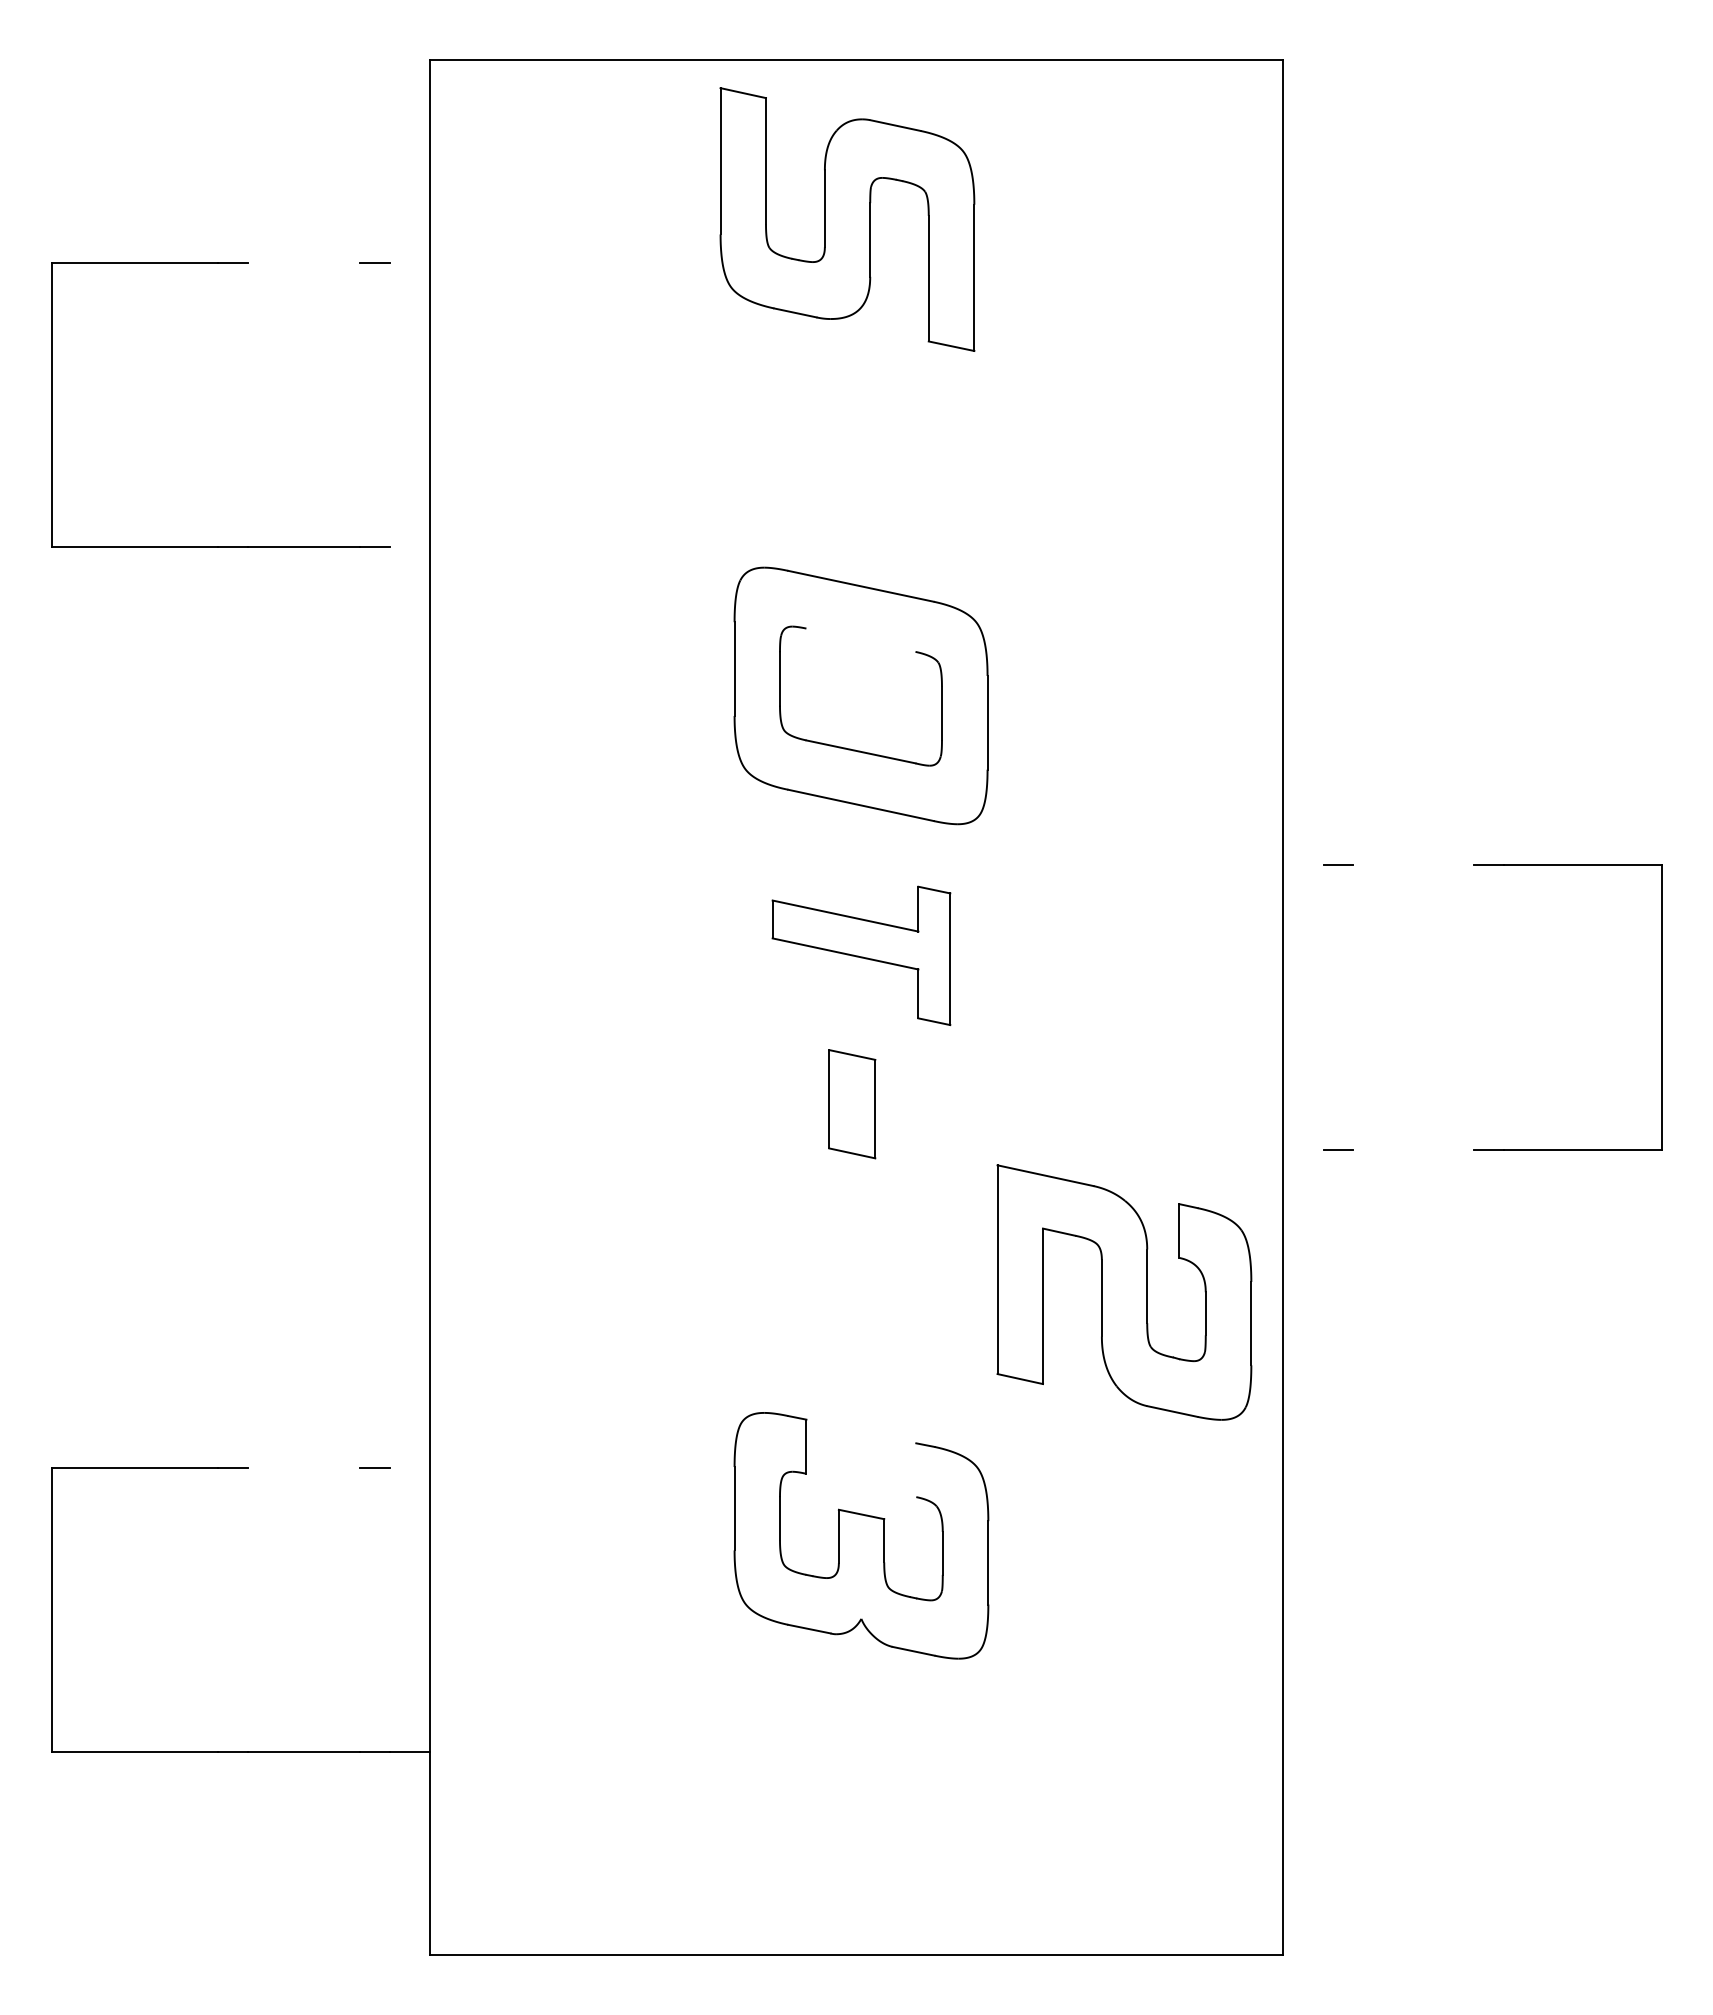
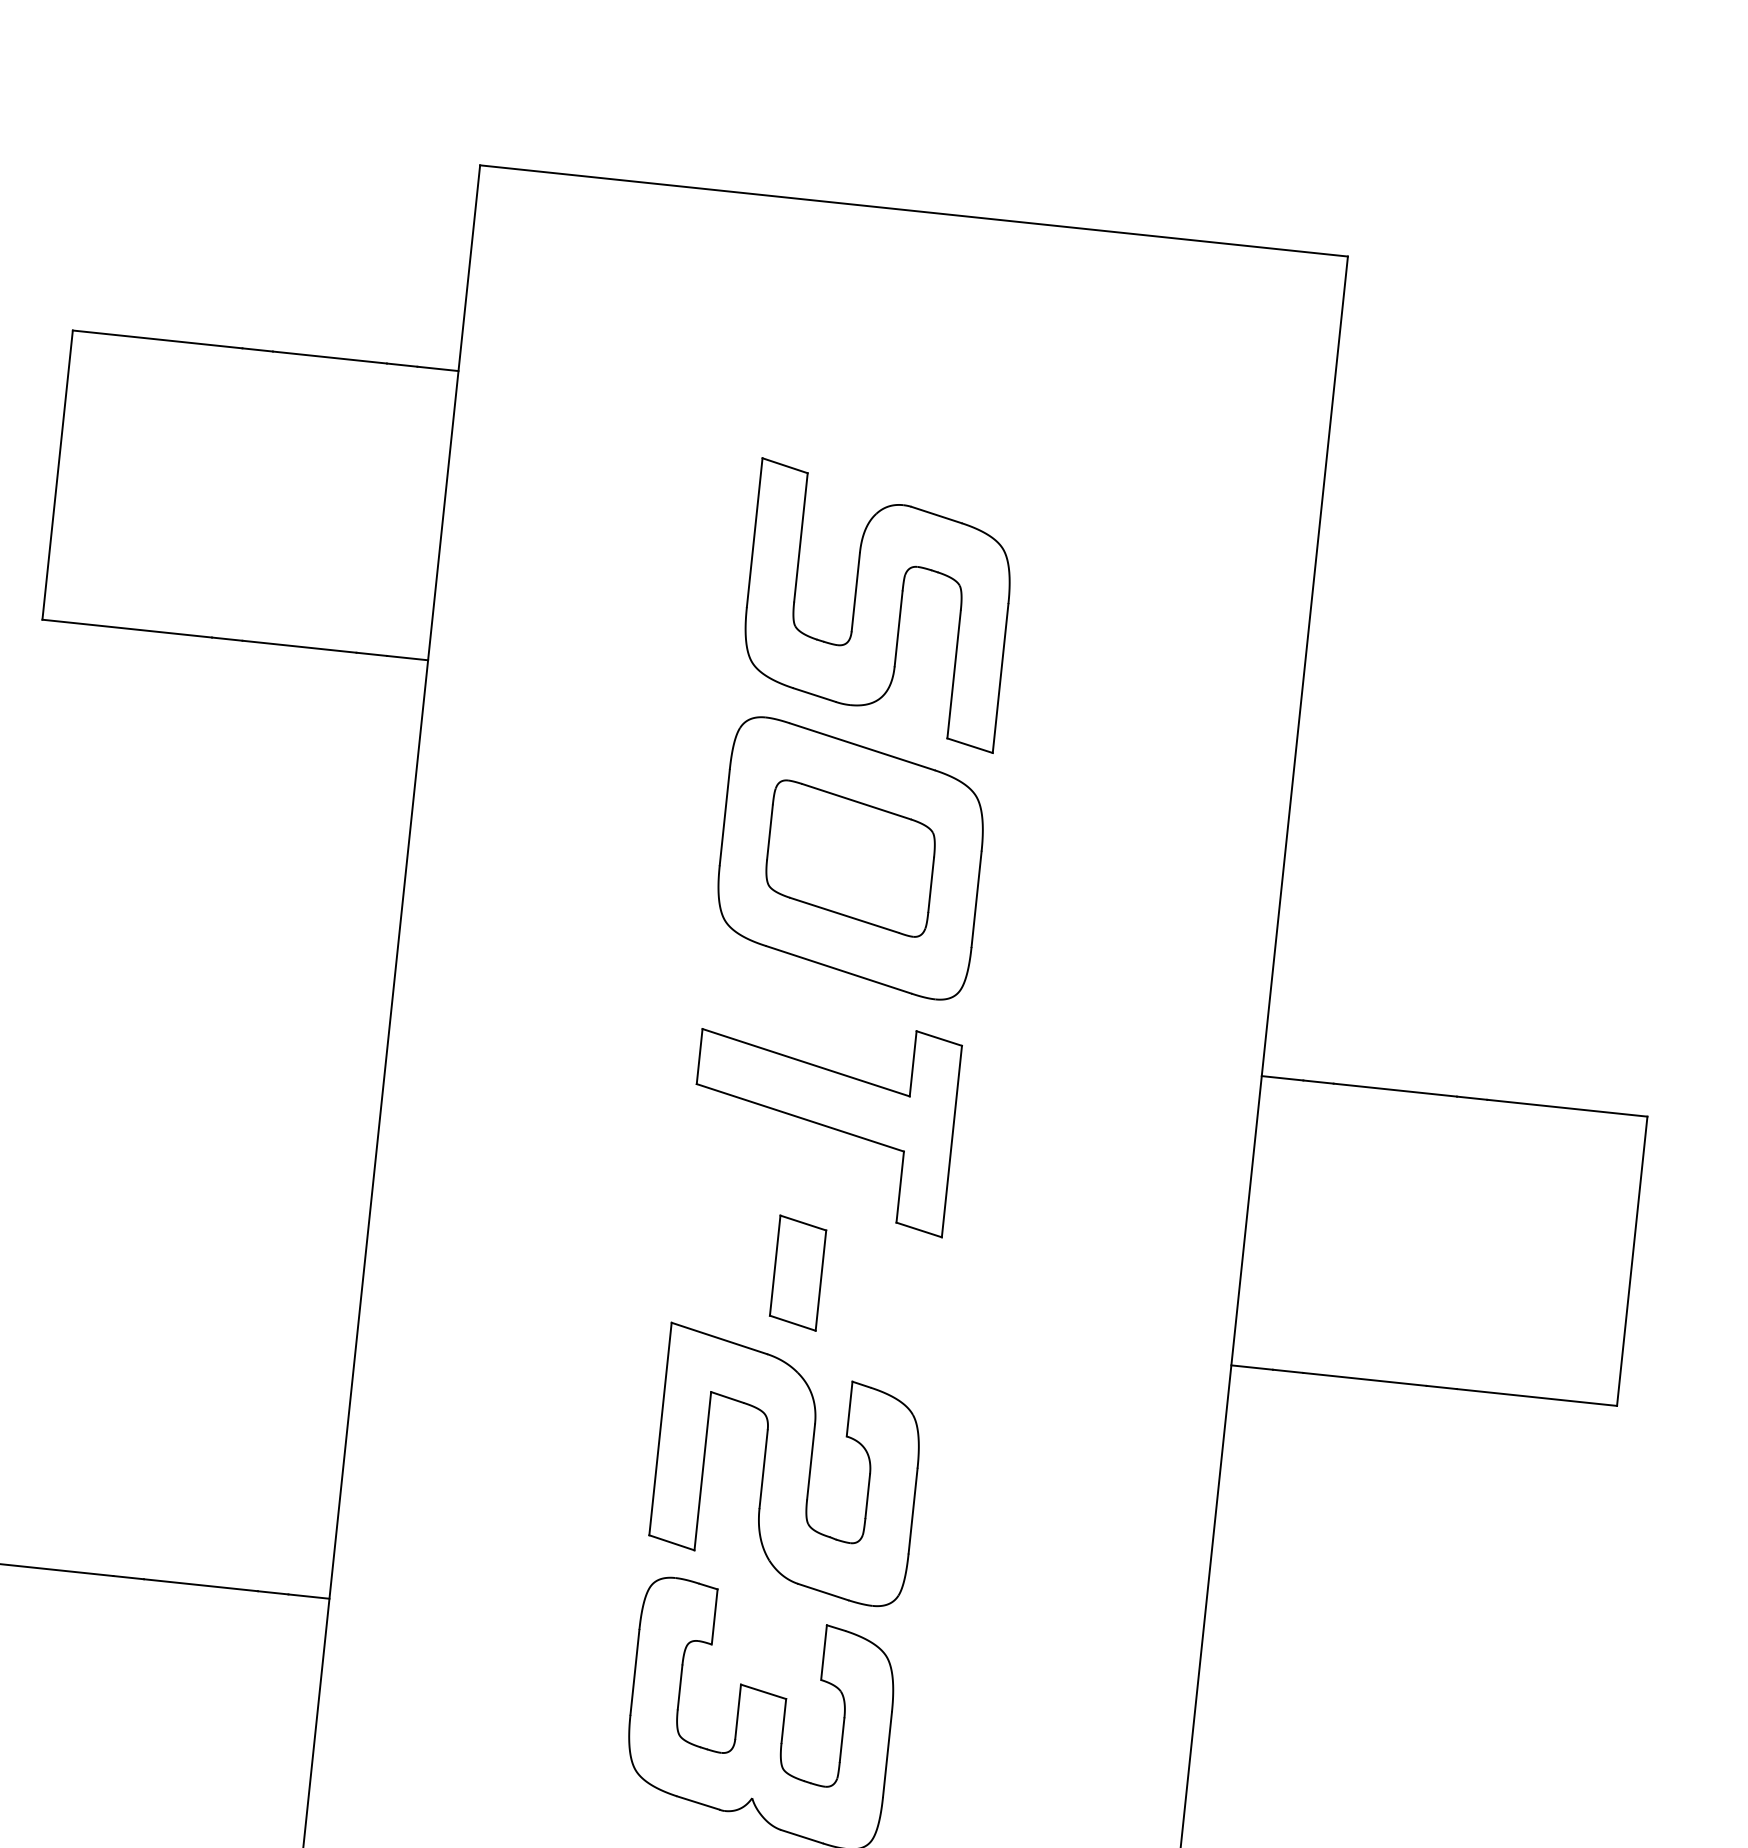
part: (847, 219) -> (877, 605), moved
line: (304, 262) -> (330, 357), added
line: (410, 262) -> (438, 368), added
line: (410, 546) -> (407, 658), added
line: (860, 639) -> (856, 800), added
line: (1302, 865) -> (1281, 1078), added
line: (1413, 865) -> (1394, 1090), added
part: (861, 955) -> (823, 1122), size x1.43
line: (1302, 1149) -> (1251, 1367), added
line: (1413, 1149) -> (1364, 1379), added
part: (1124, 1292) -> (787, 1465), moved
line: (304, 1468) -> (201, 1585), added
line: (410, 1468) -> (309, 1596), added
line: (916, 1470) -> (824, 1652), added

